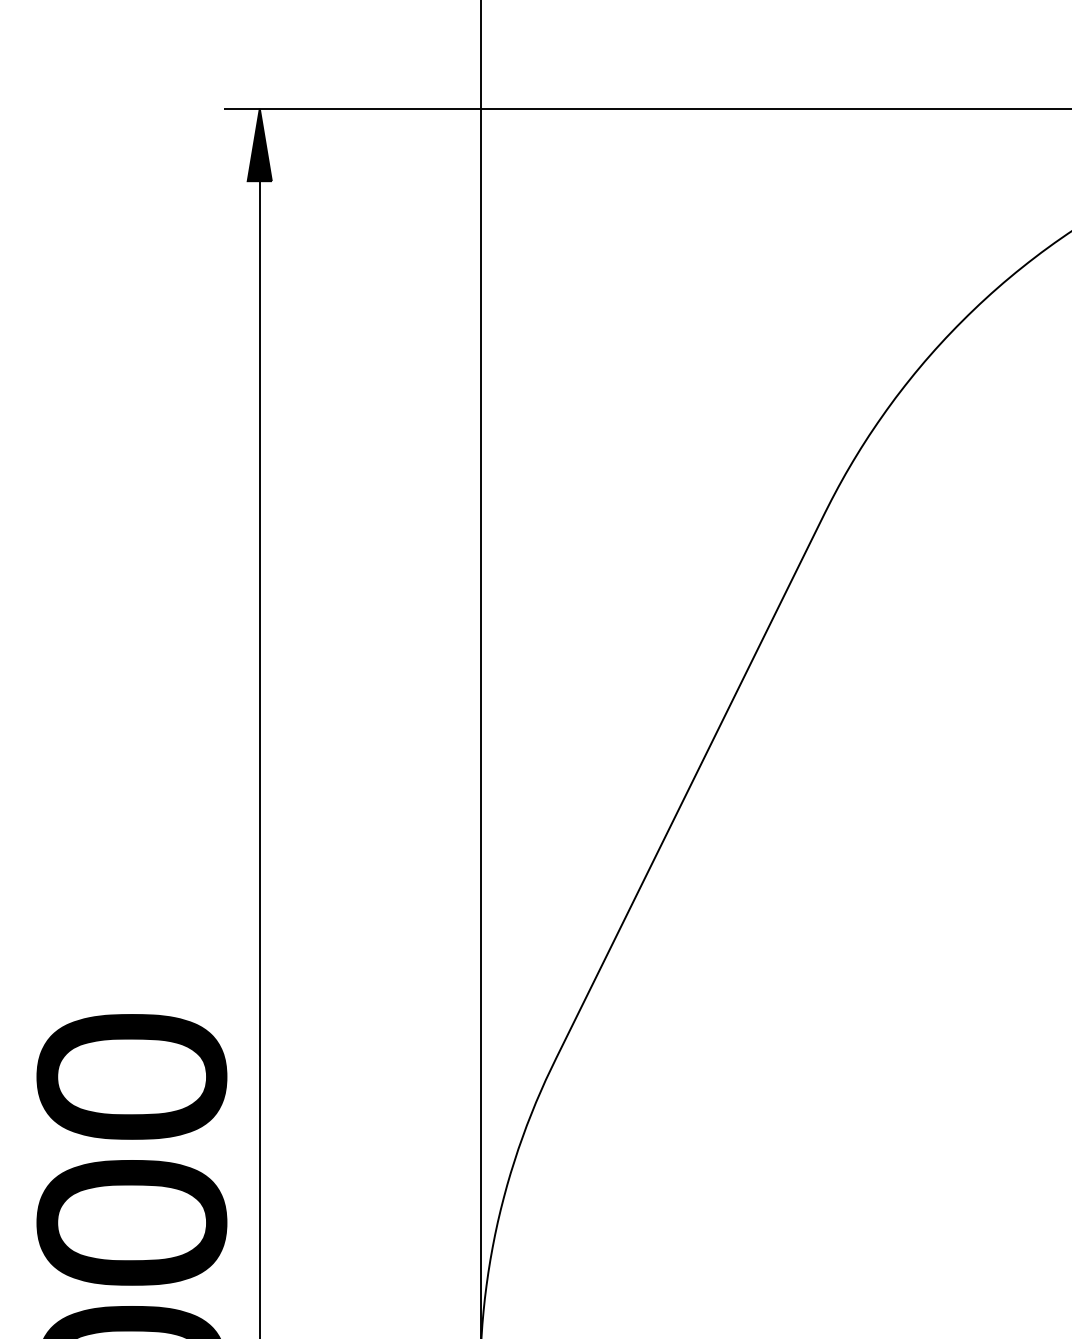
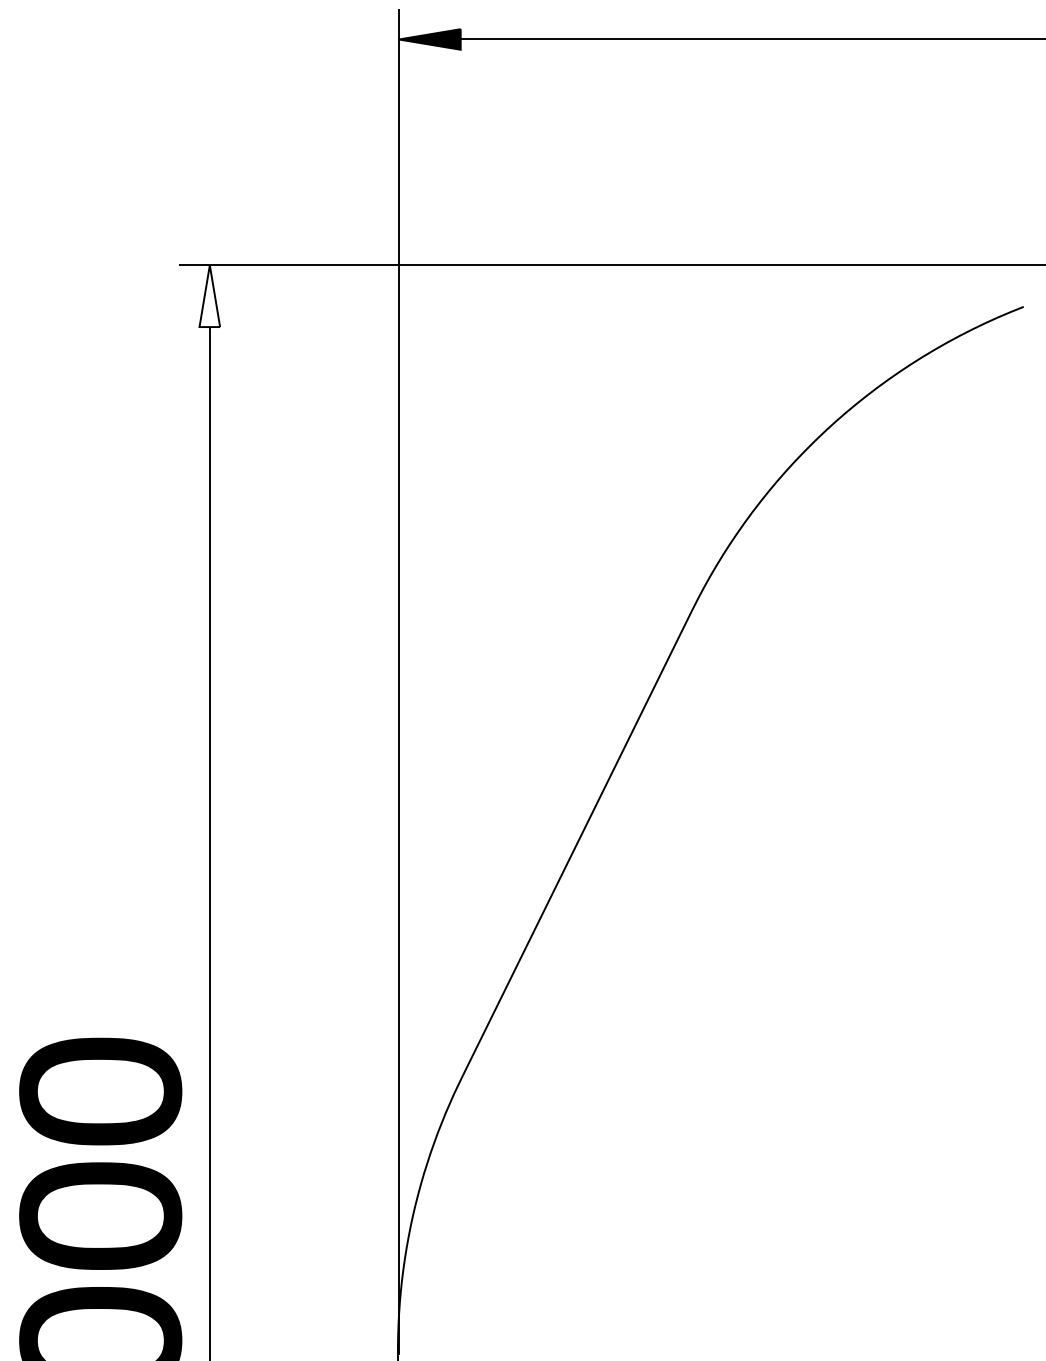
fill: (259, 145) -> (209, 296), removed

